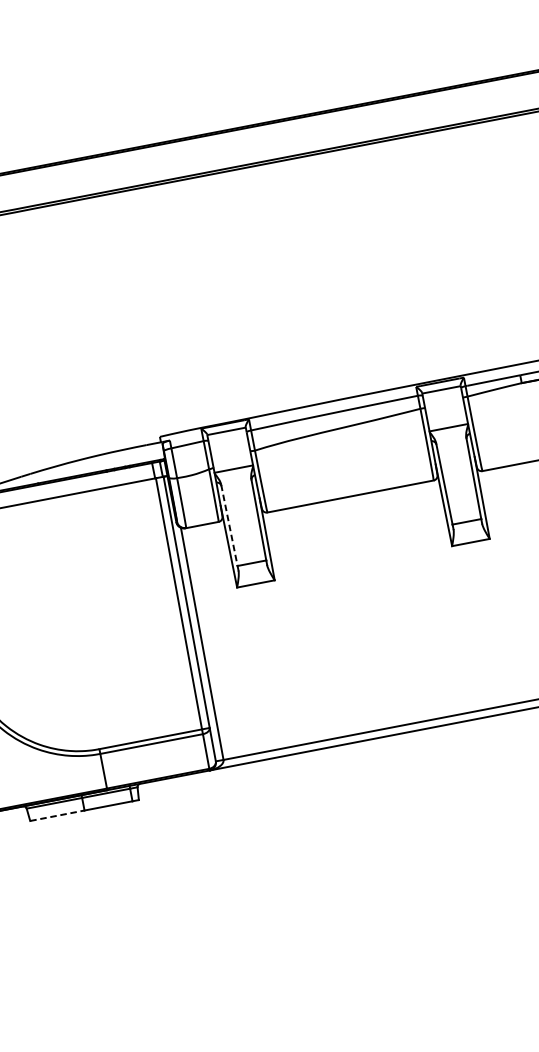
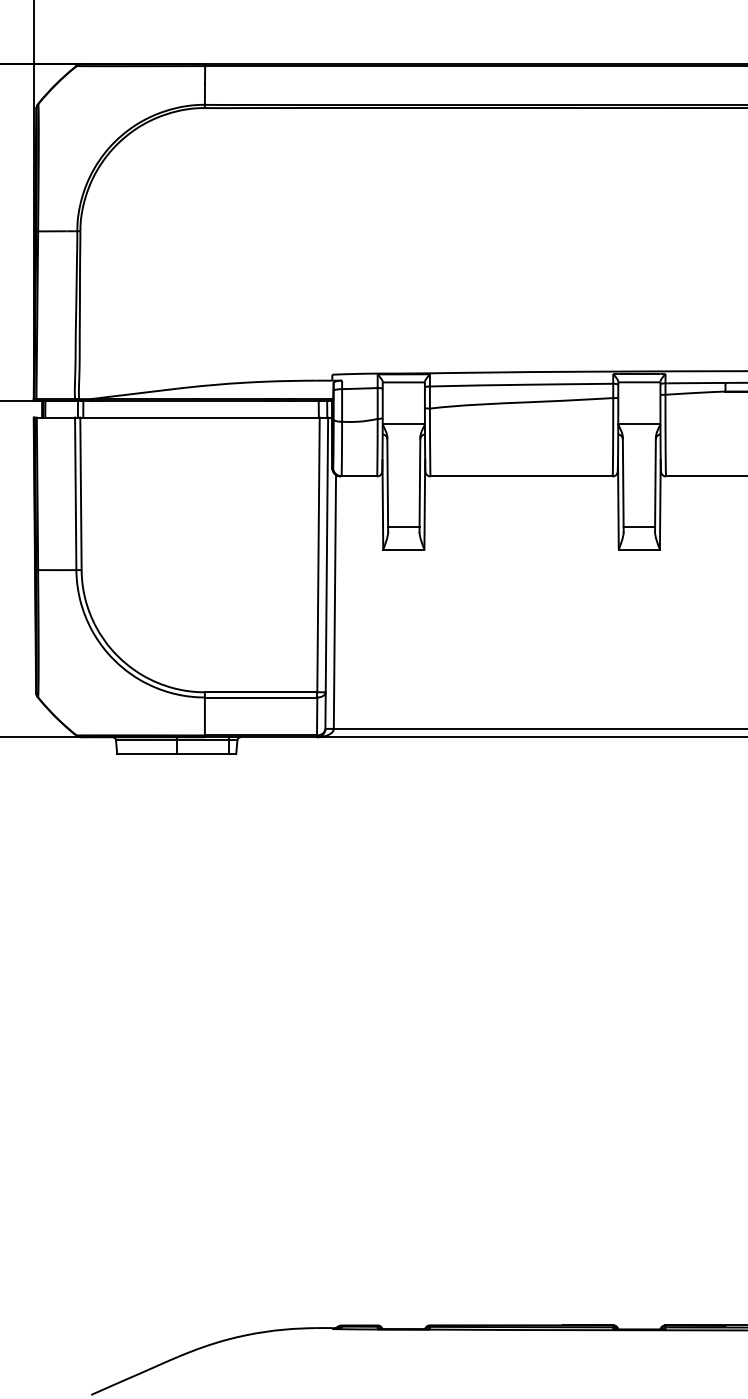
line: (229, 525) -> (387, 482), dashed -> solid
line: (57, 816) -> (146, 754), dashed -> solid

